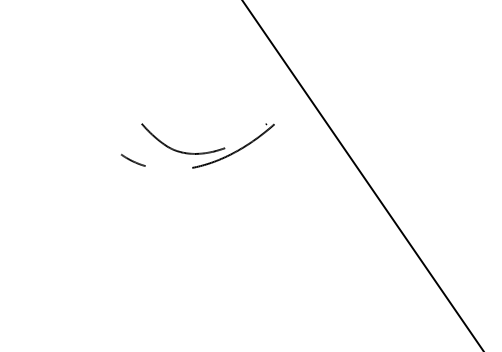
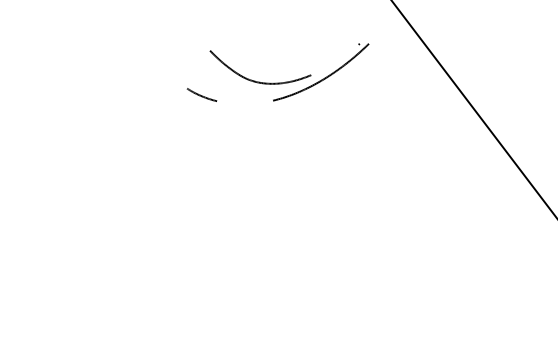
part: (198, 152) -> (279, 81), moved

